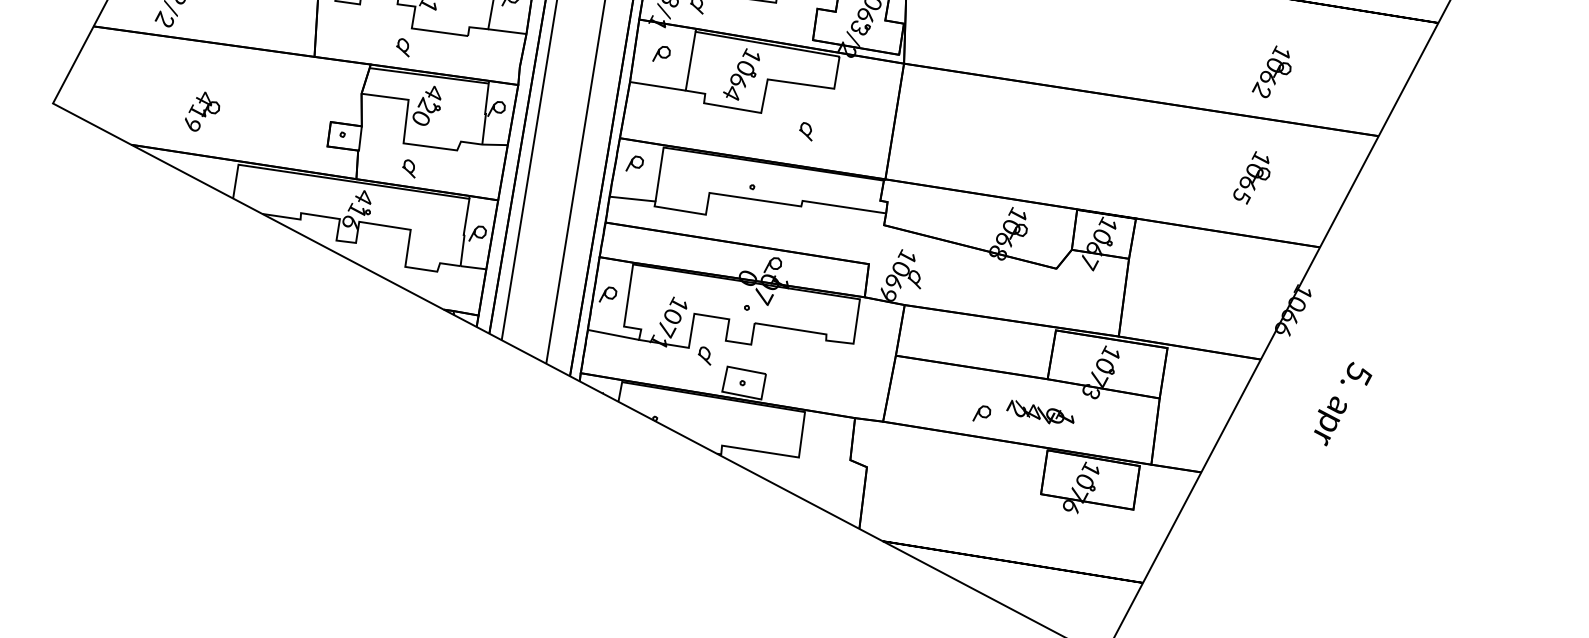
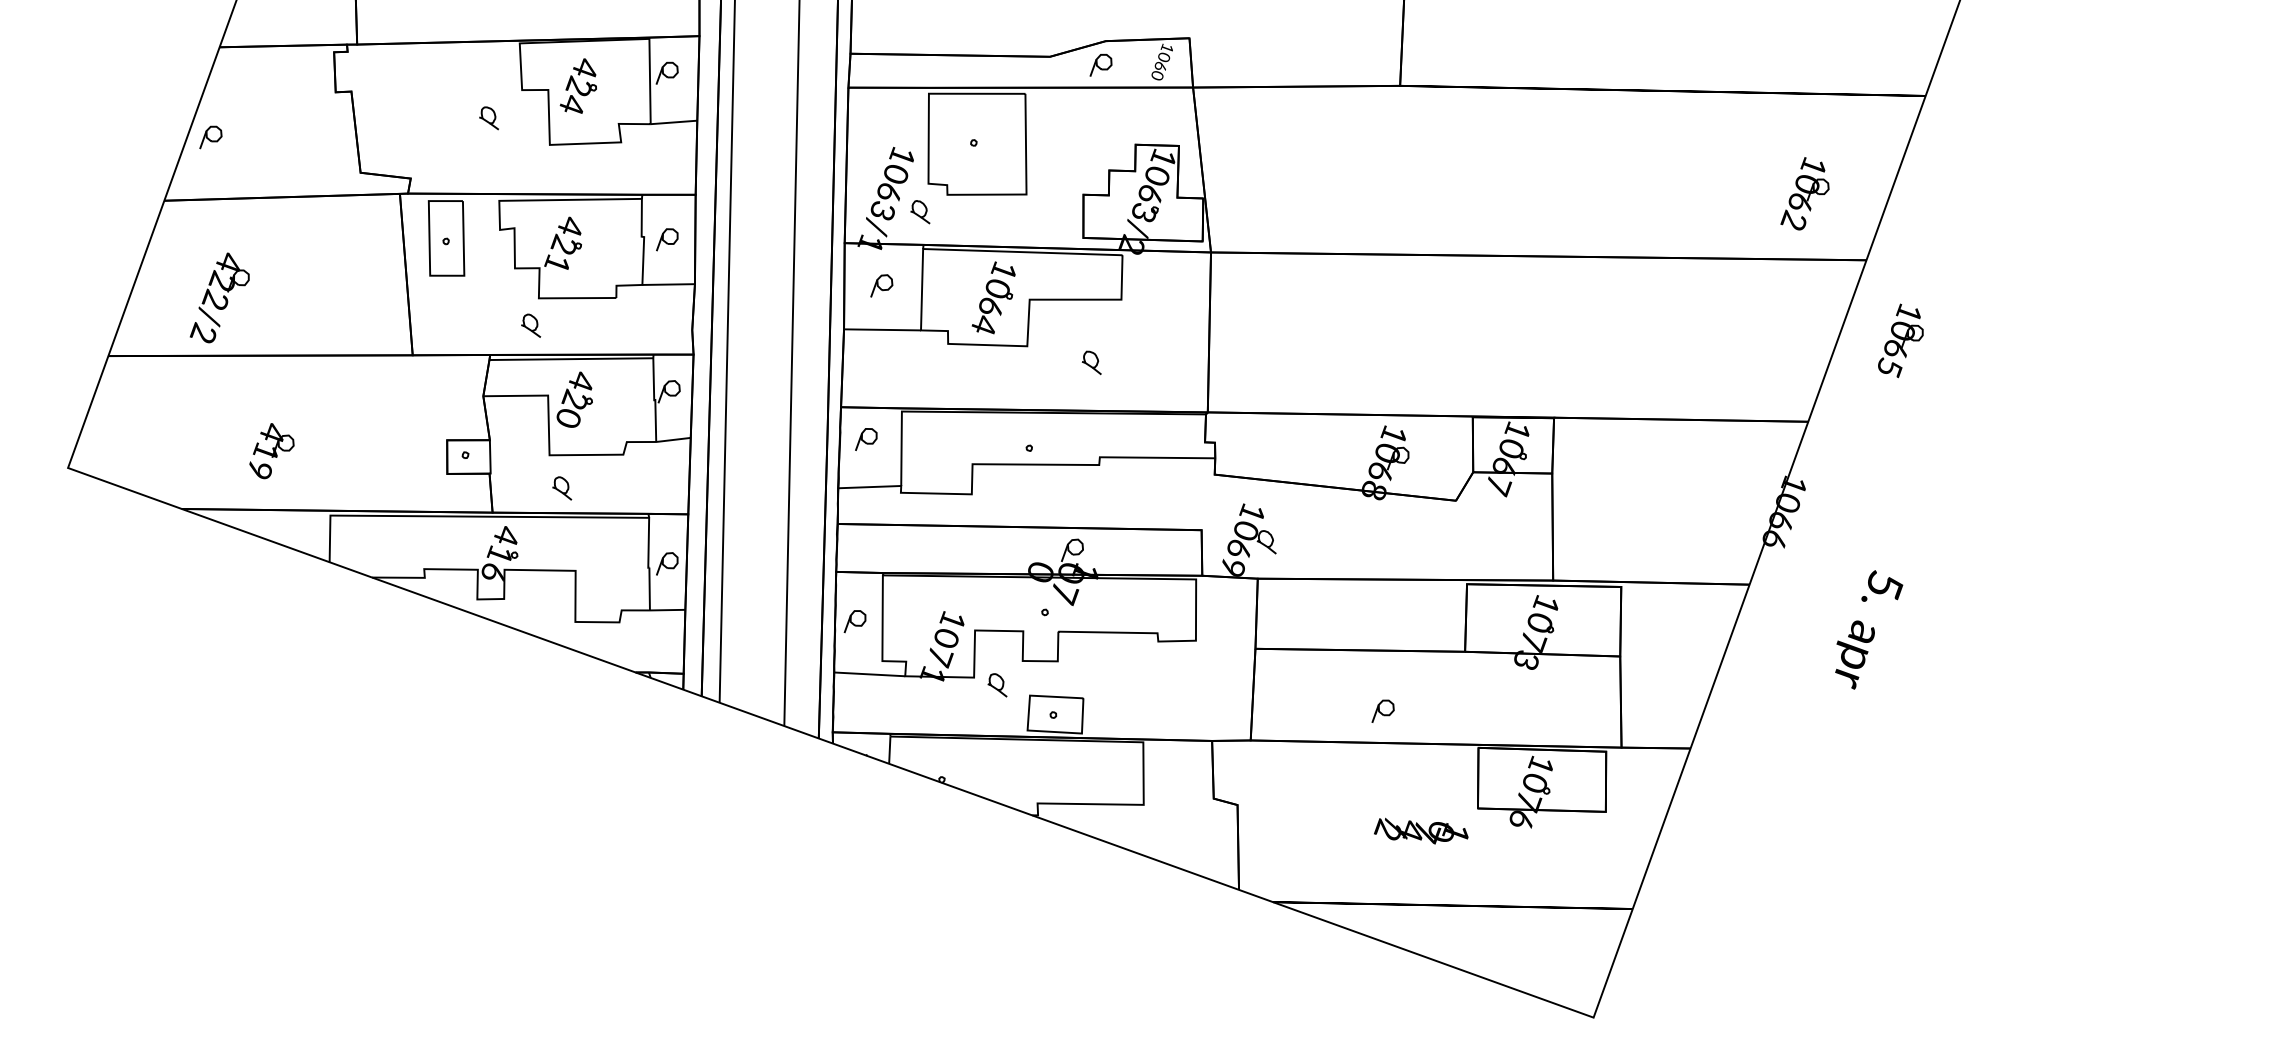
part: (1272, 71) -> (1804, 193), moved
part: (1252, 177) -> (1900, 340), moved
text: (1041, 412) -> (1421, 830), moved

